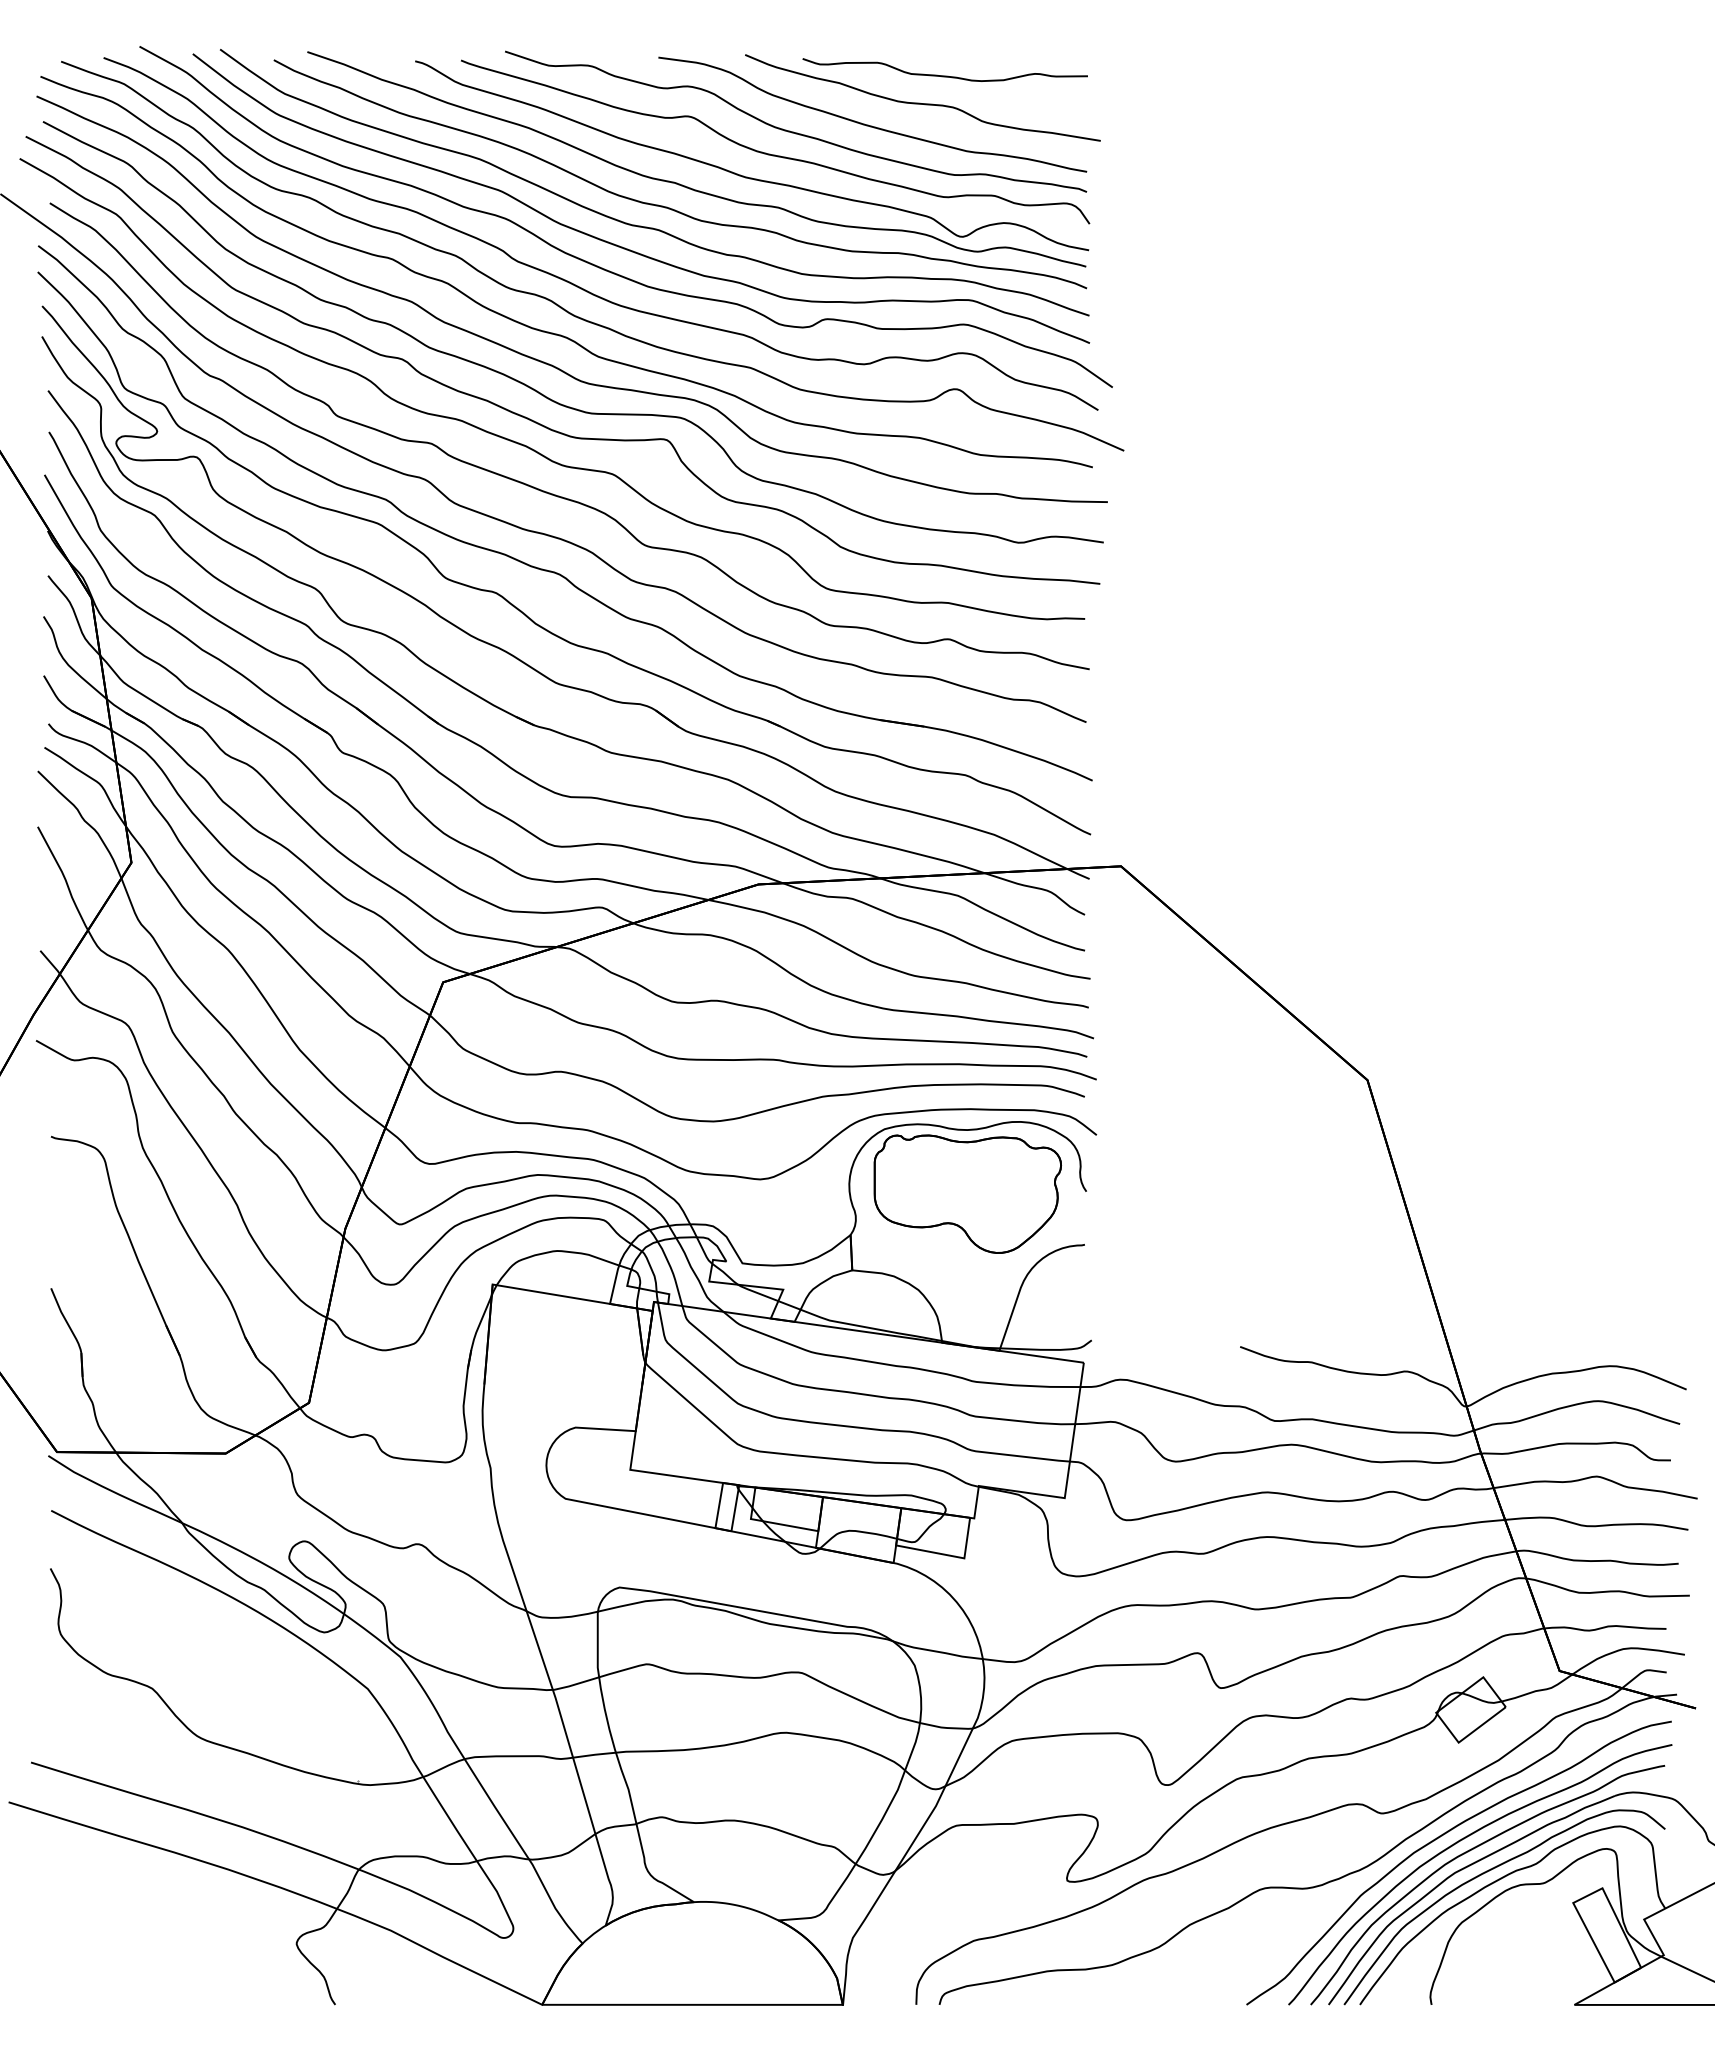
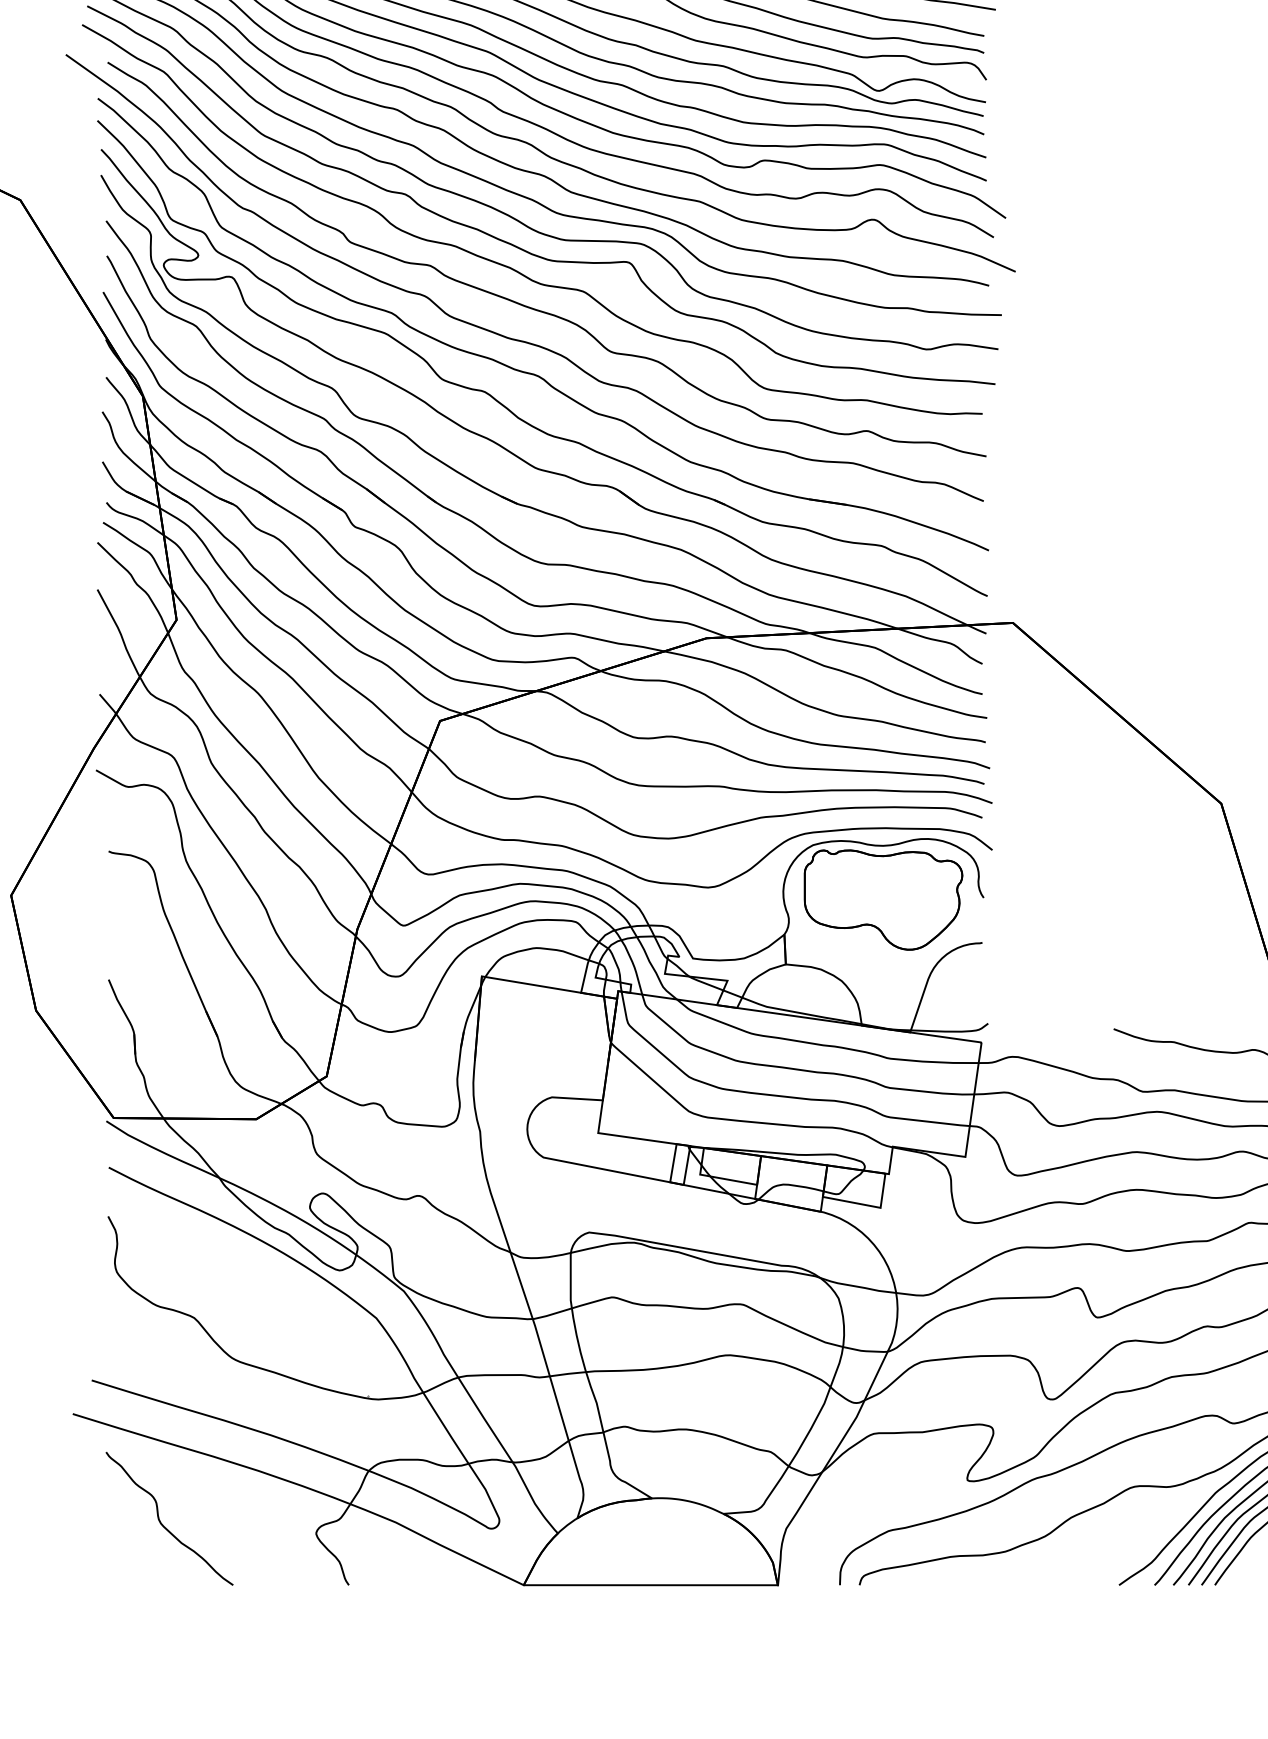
curve: (113, 1930) -> (161, 1522), added

